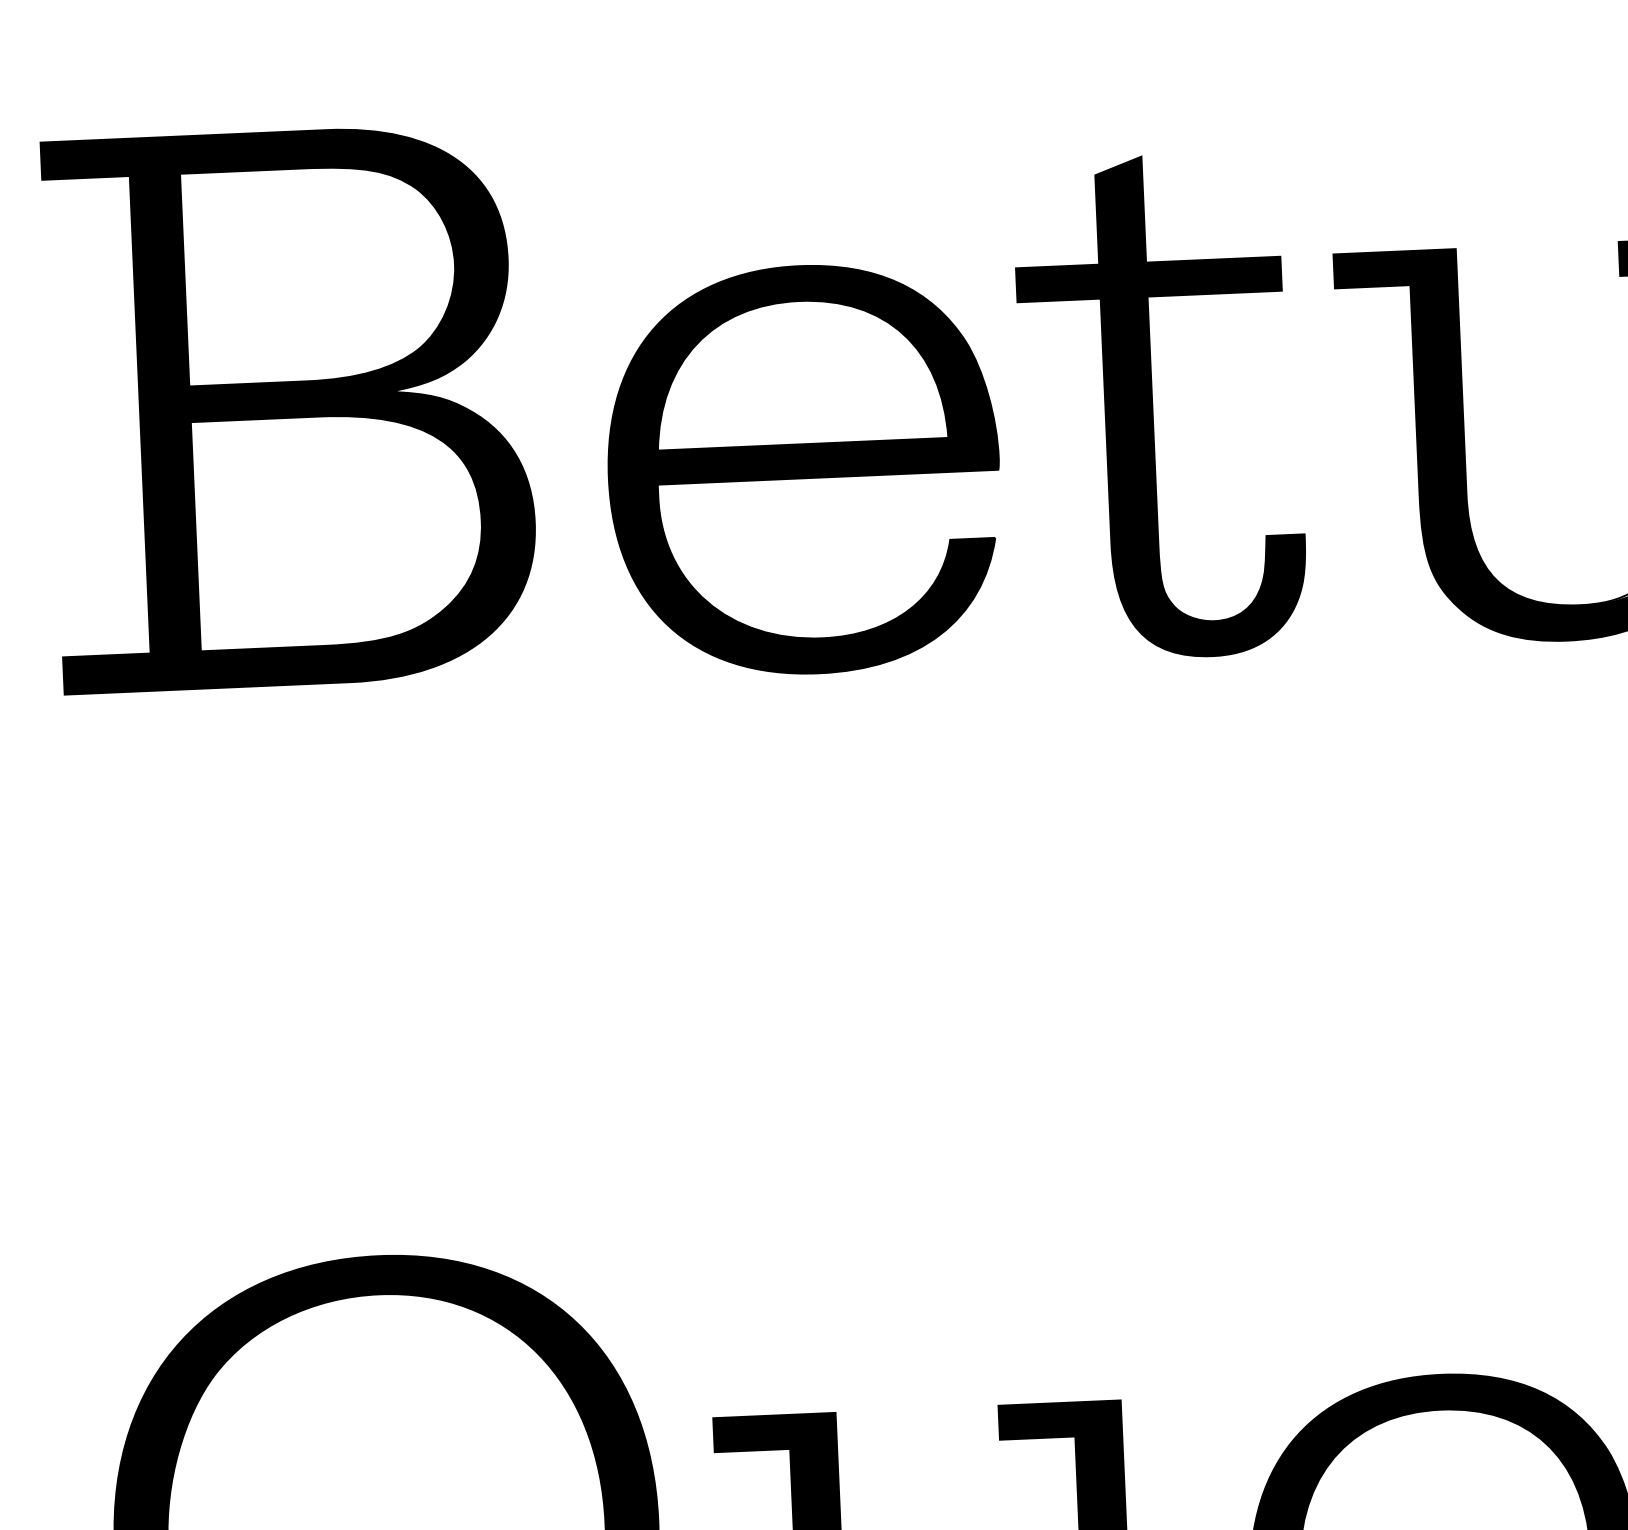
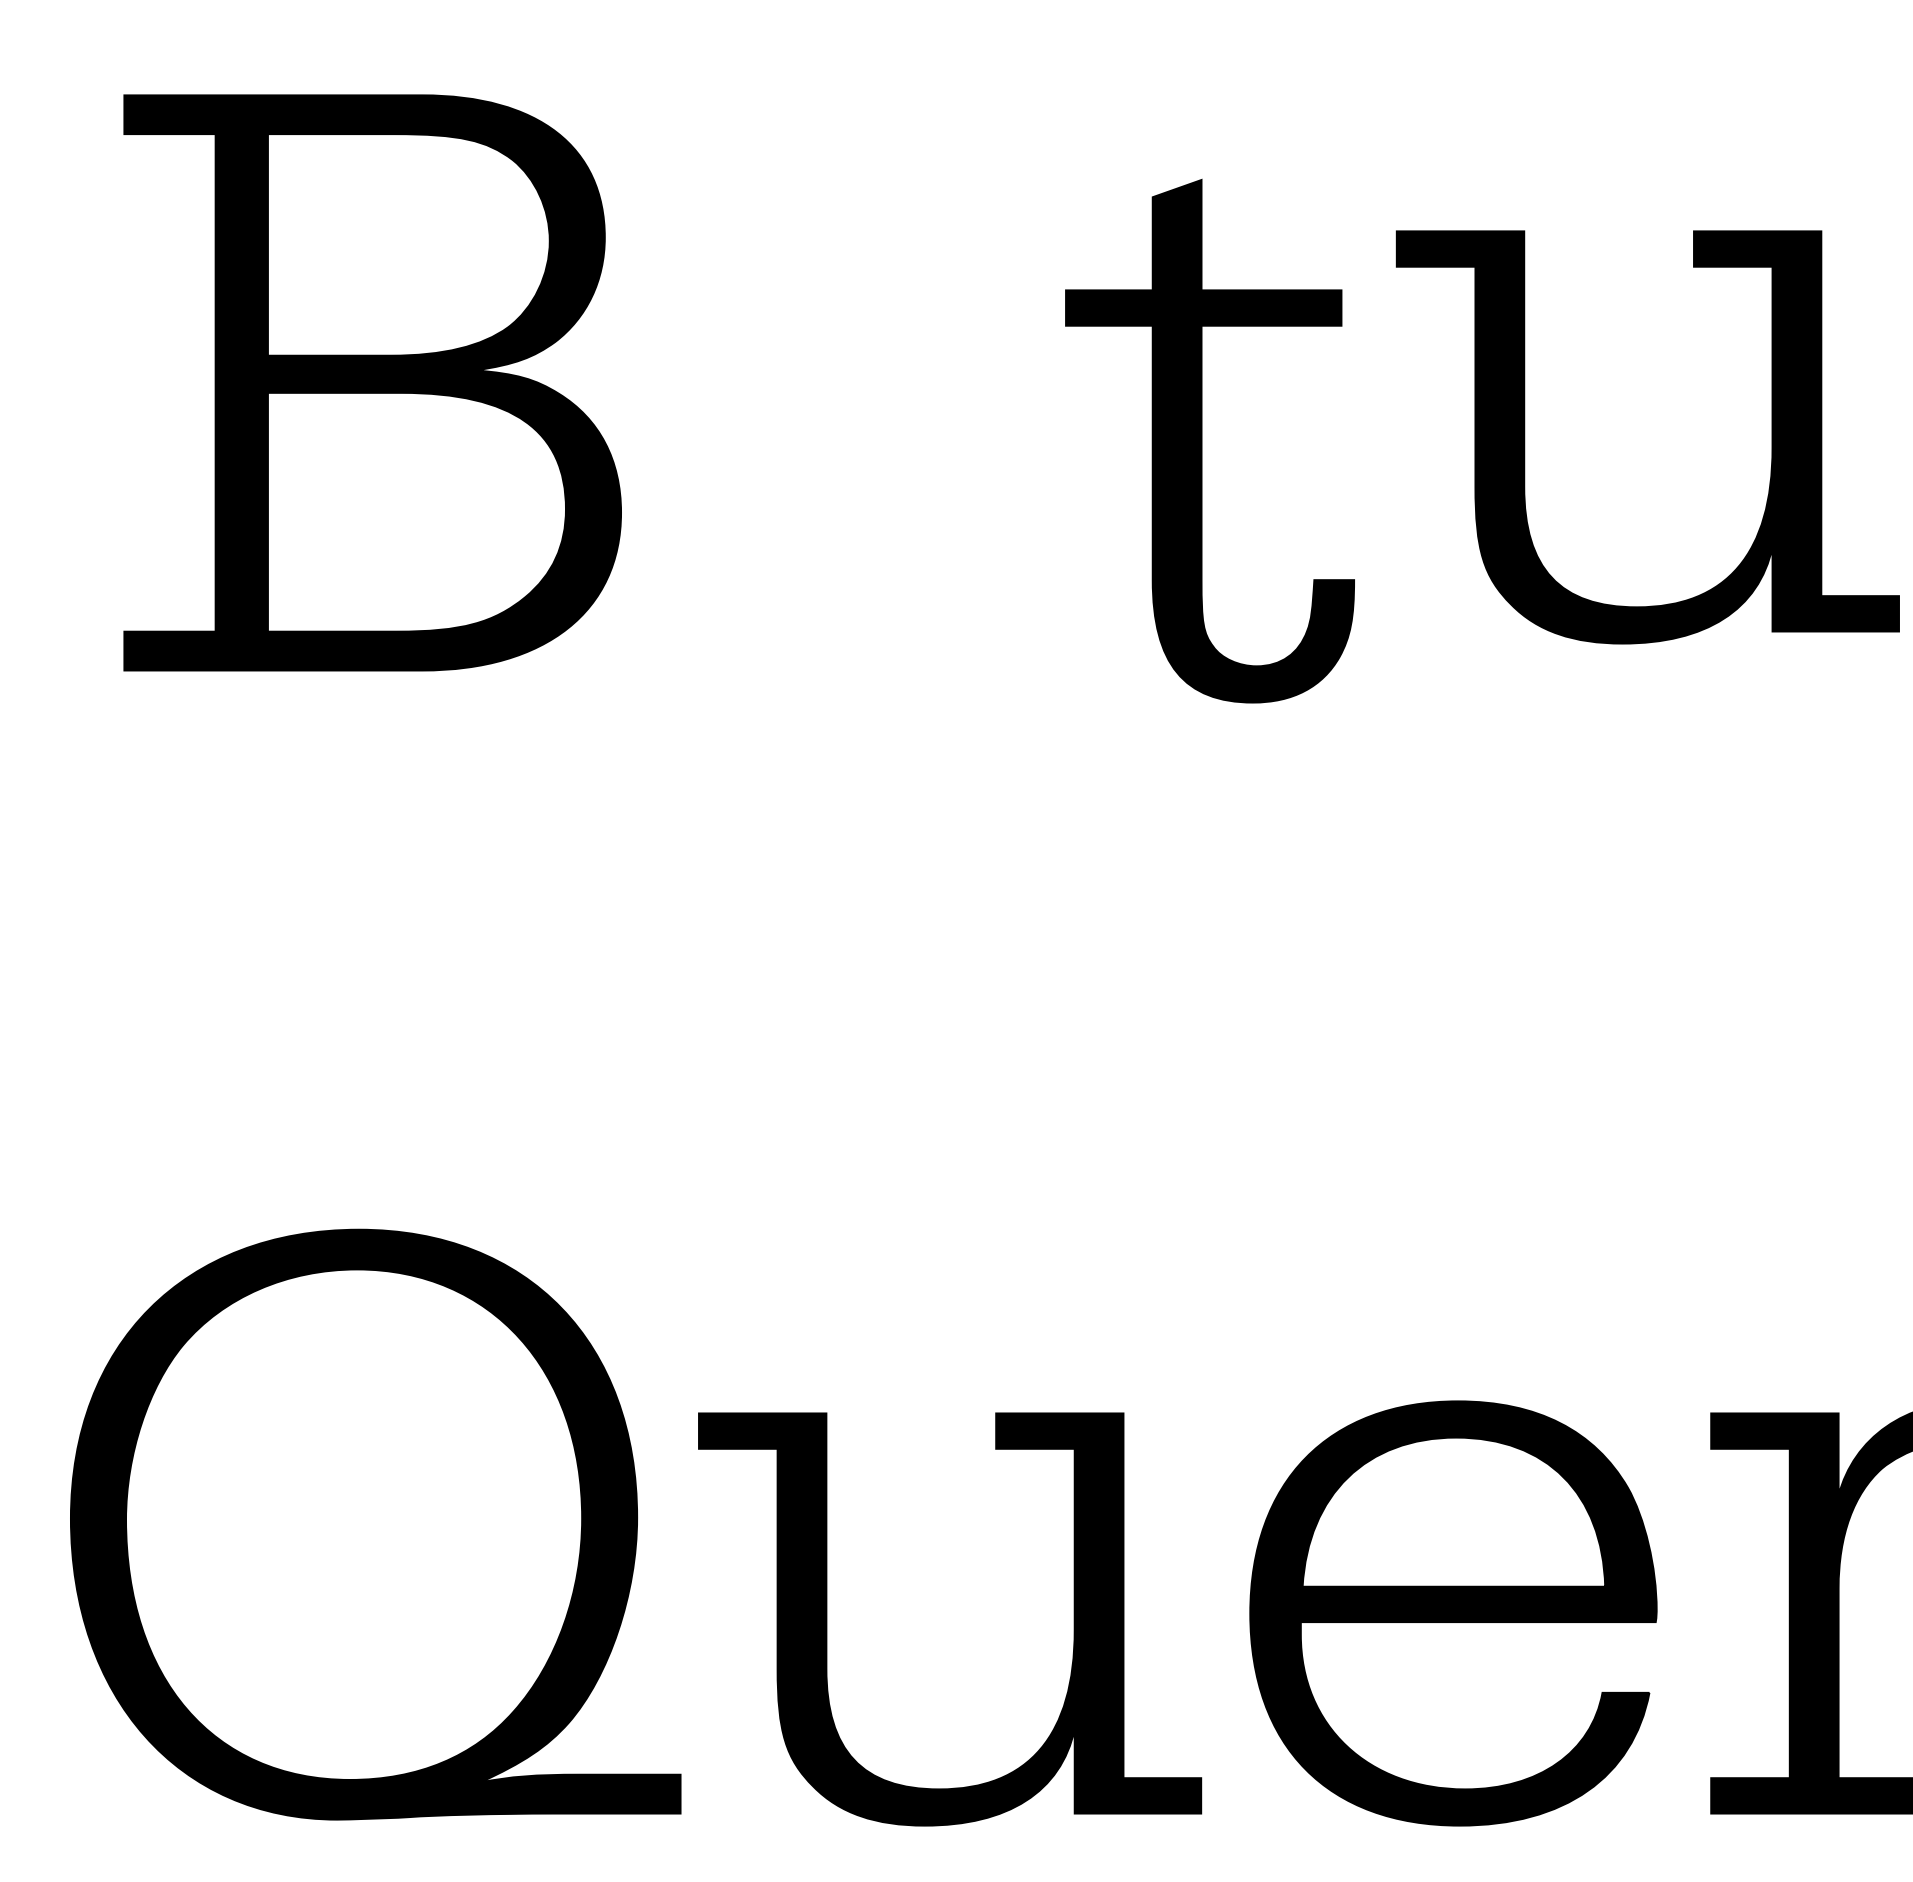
part: (1153, 406) -> (1202, 440), moved
part: (290, 407) -> (372, 382), moved
part: (804, 470) -> (836, 431), removed

